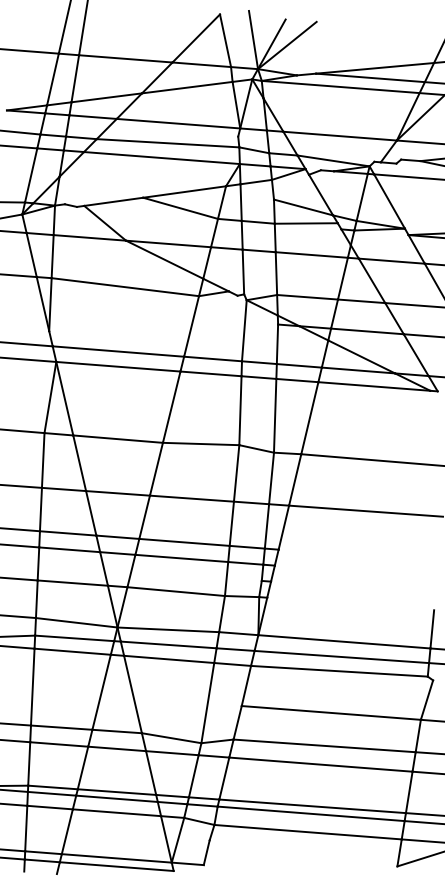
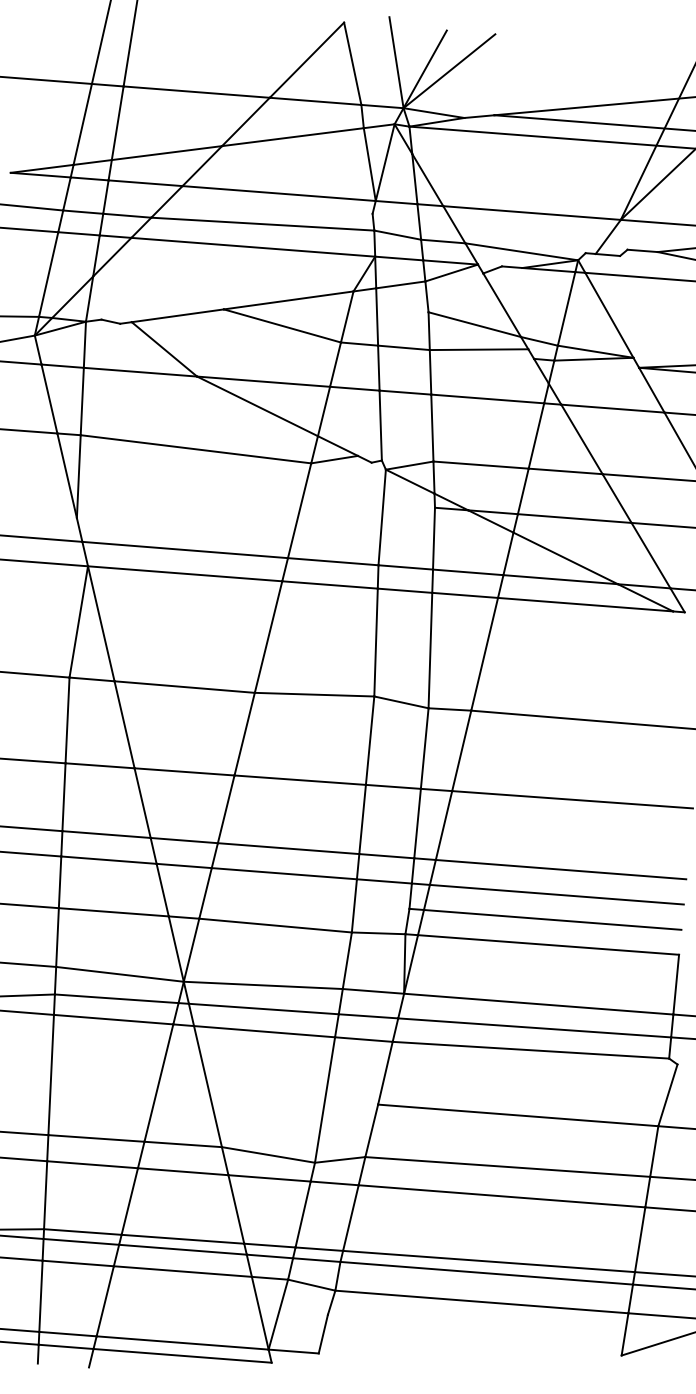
line: (358, 555) -> (560, 869), added
line: (355, 571) -> (556, 894), added
line: (353, 587) -> (552, 919), added
line: (350, 603) -> (548, 944), added

